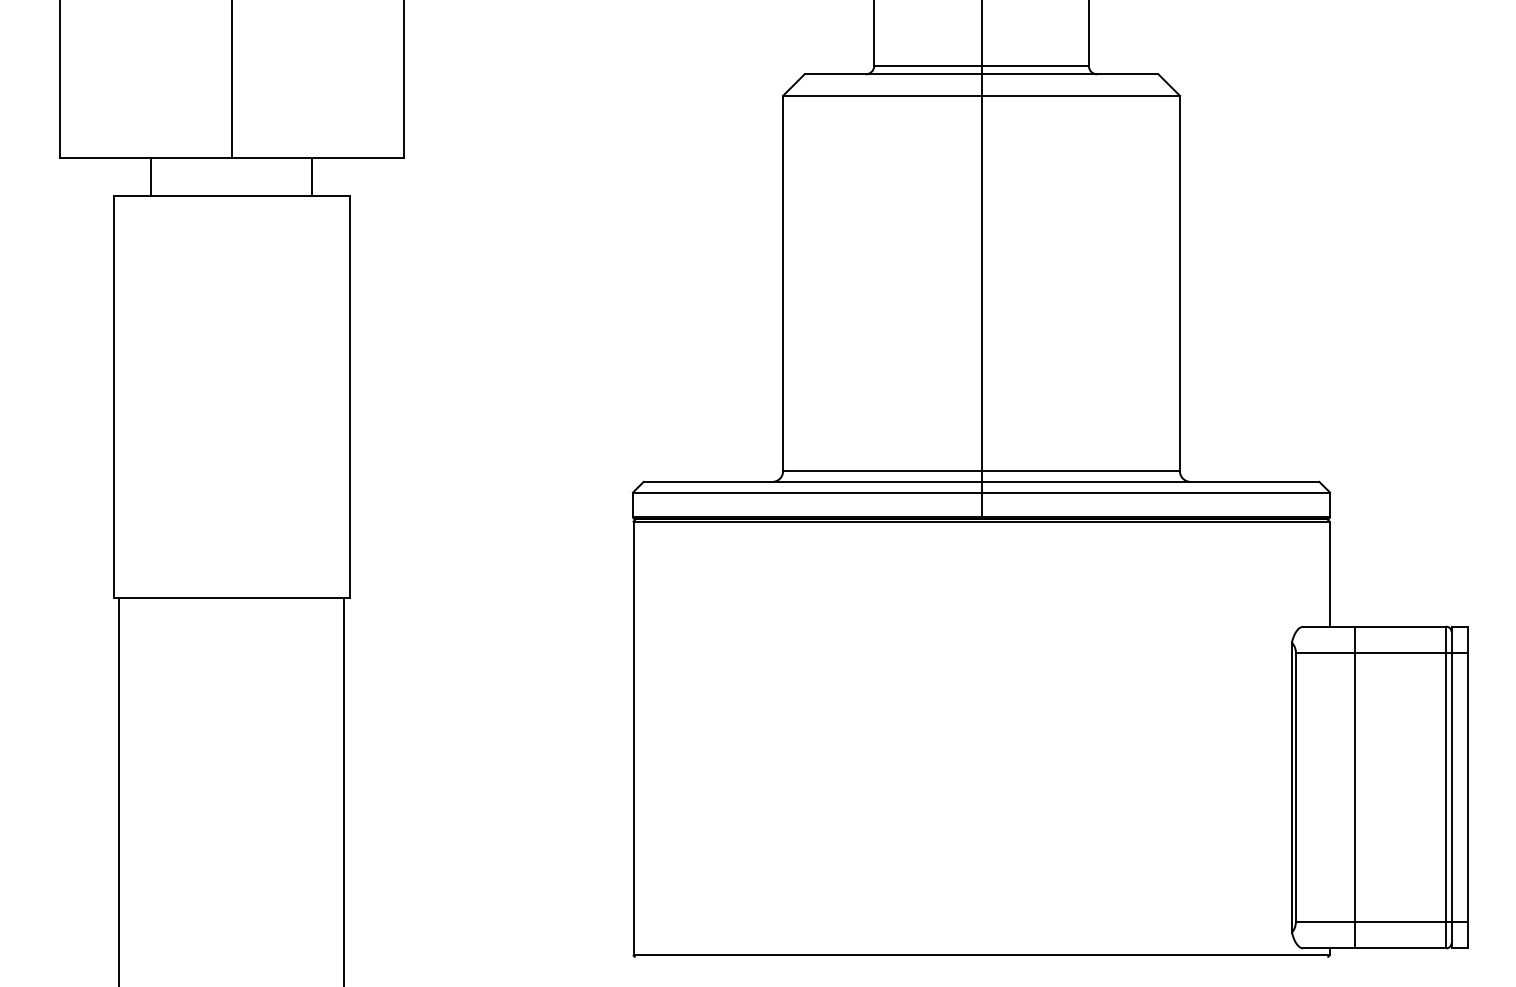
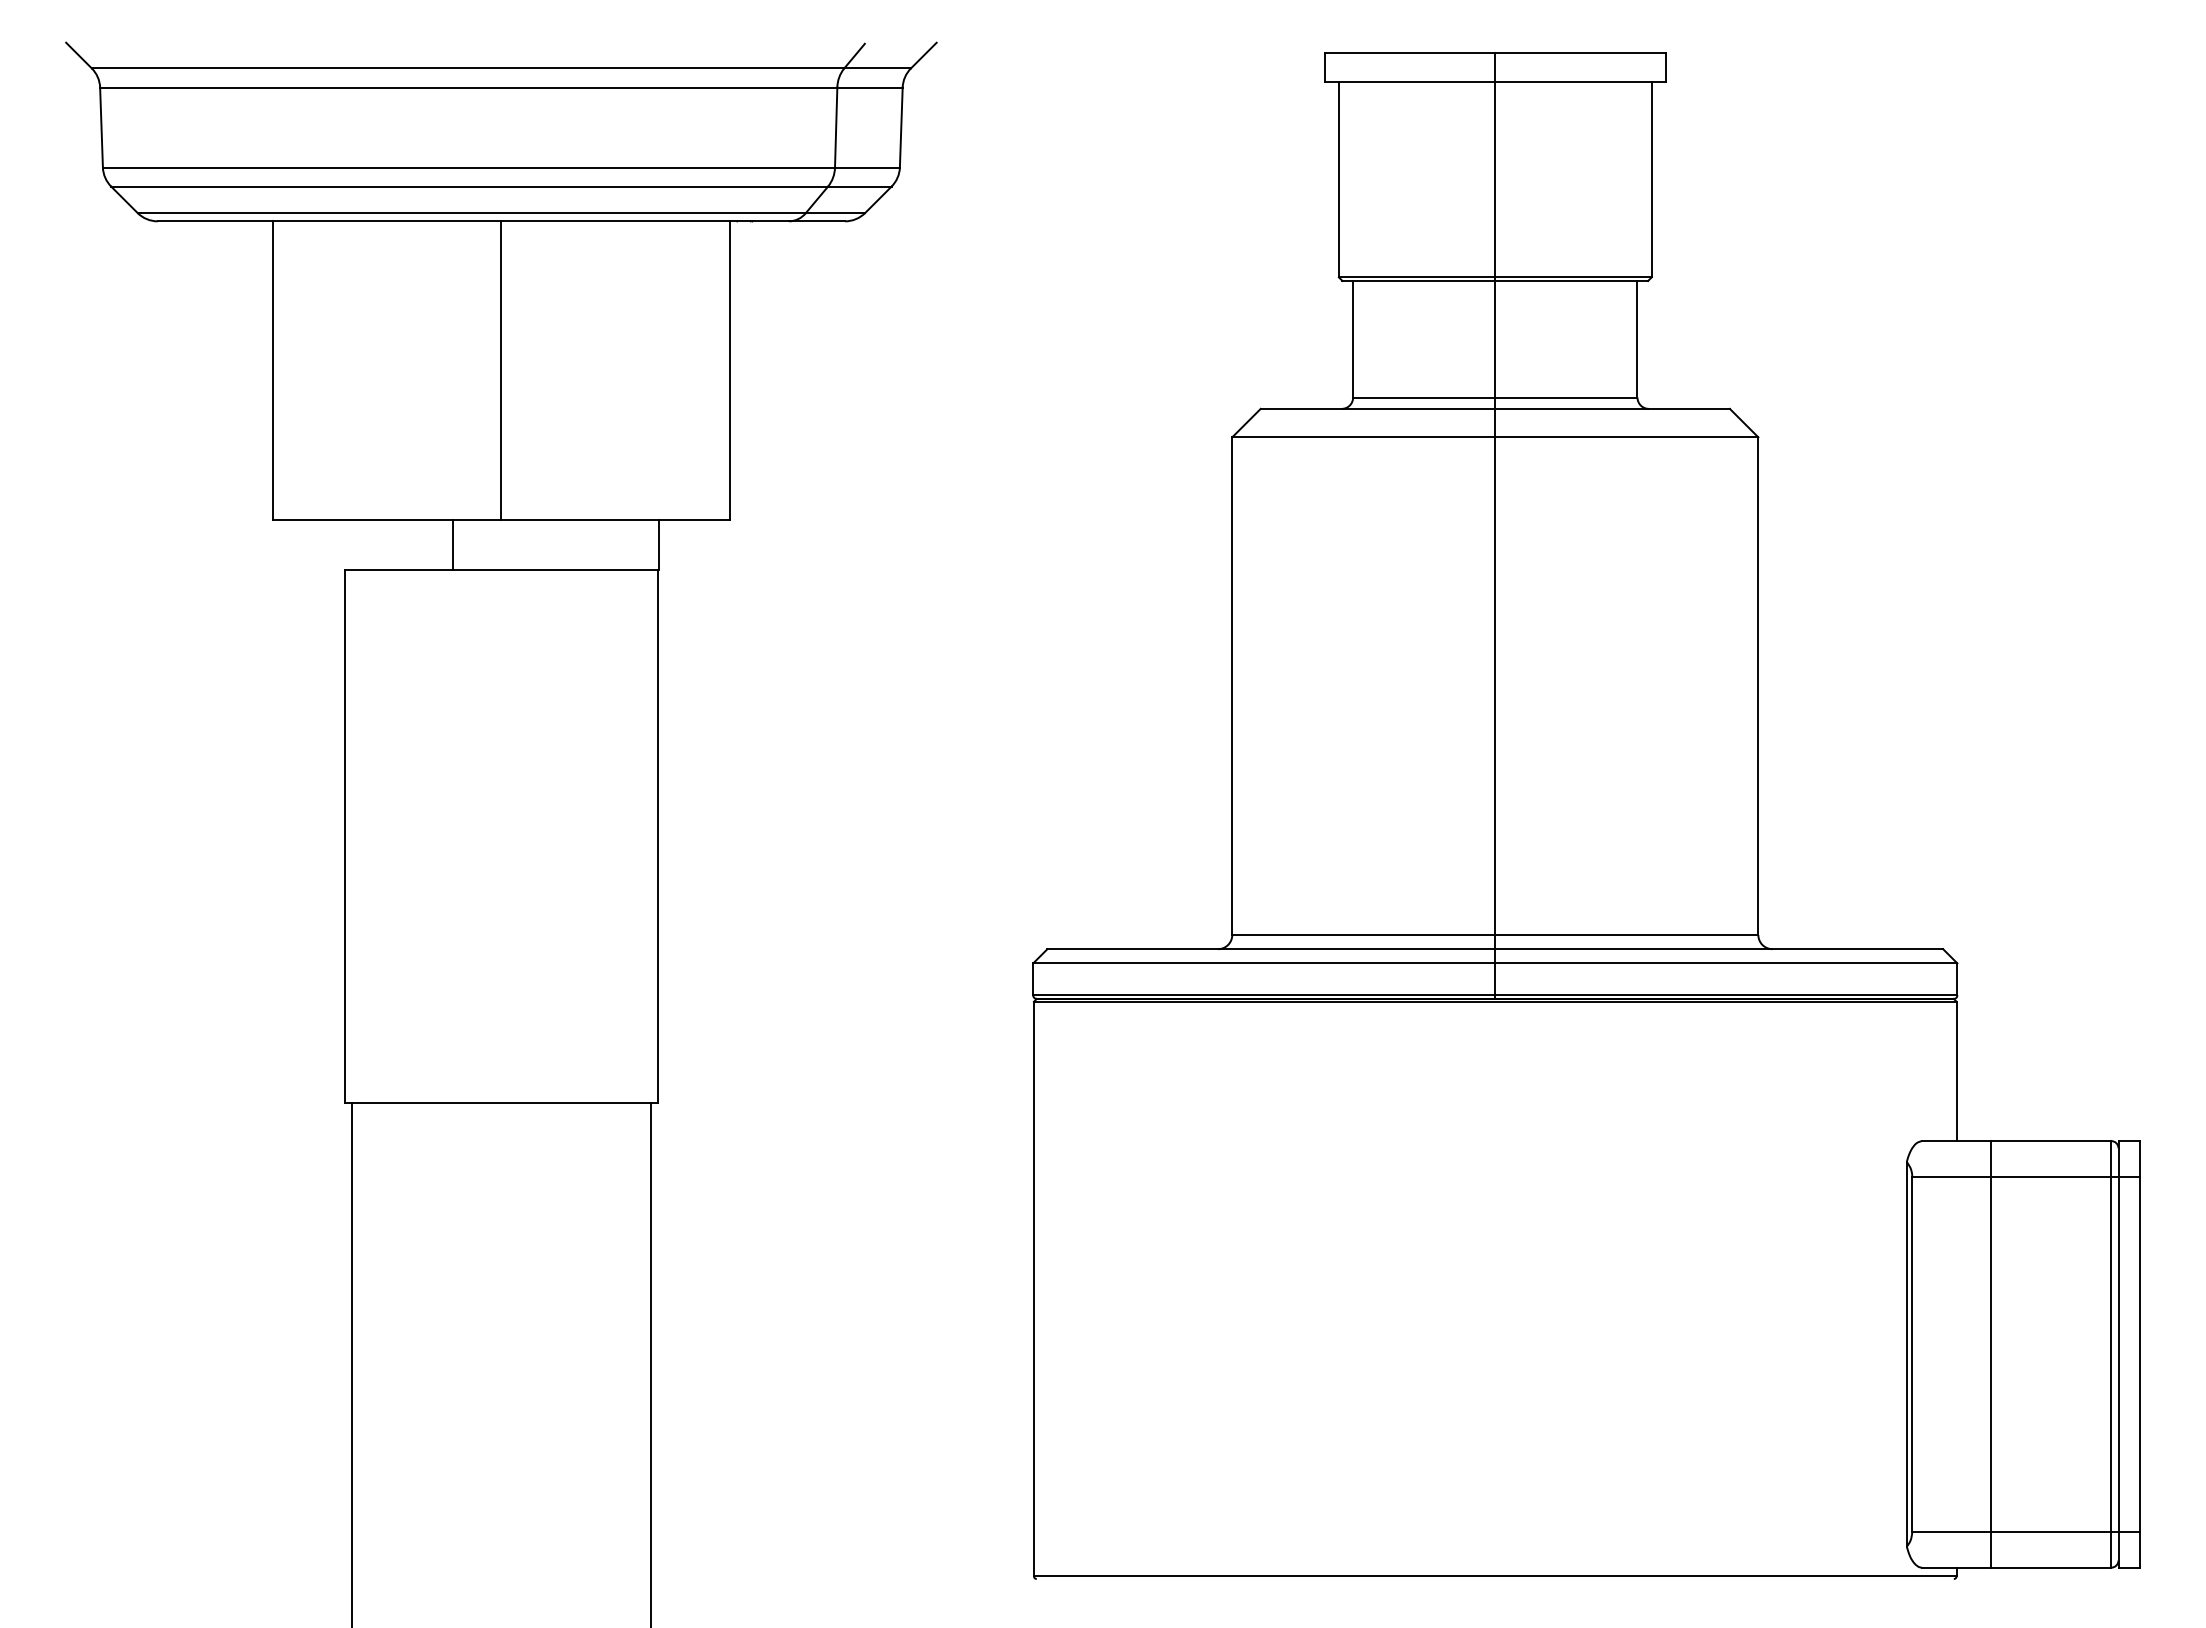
line: (151, 176) -> (452, 544), moved
line: (312, 176) -> (659, 544), moved

